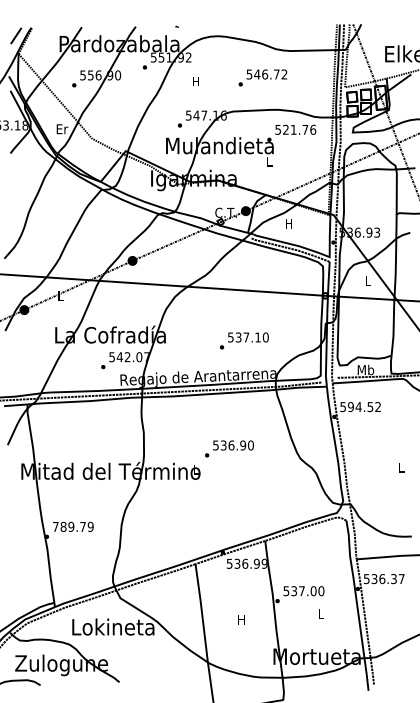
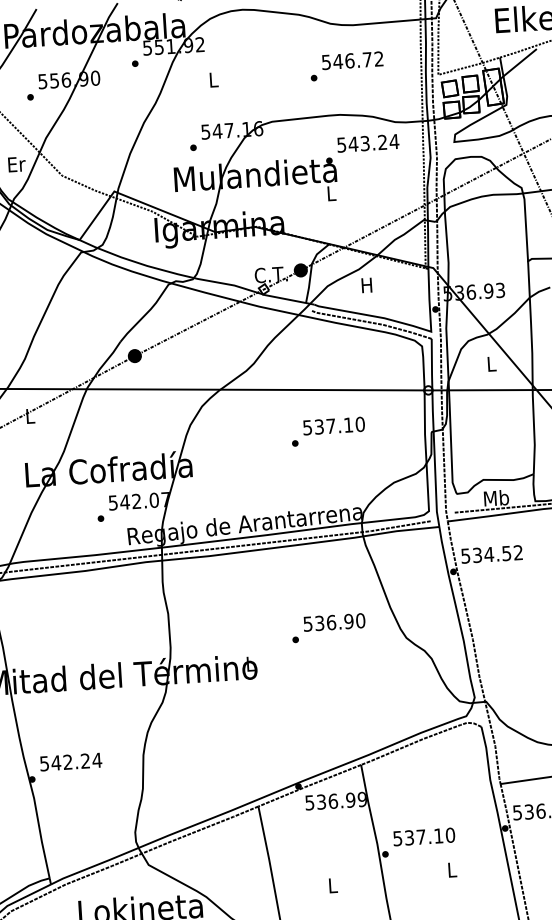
text: (262, 77) -> (346, 65), moved
text: (195, 81) -> (212, 80), H -> L
text: (299, 129) -> (373, 142), 521.76 -> 543.24
text: (244, 340) -> (328, 430), moved
text: (350, 406) -> (476, 554), 594.52 -> 534.52
text: (229, 448) -> (328, 627), moved
text: (73, 526) -> (71, 761), 789.79 -> 542.24
text: (313, 591) -> (438, 836), 537.00 -> 537.10
text: (241, 619) -> (332, 885), H -> L

